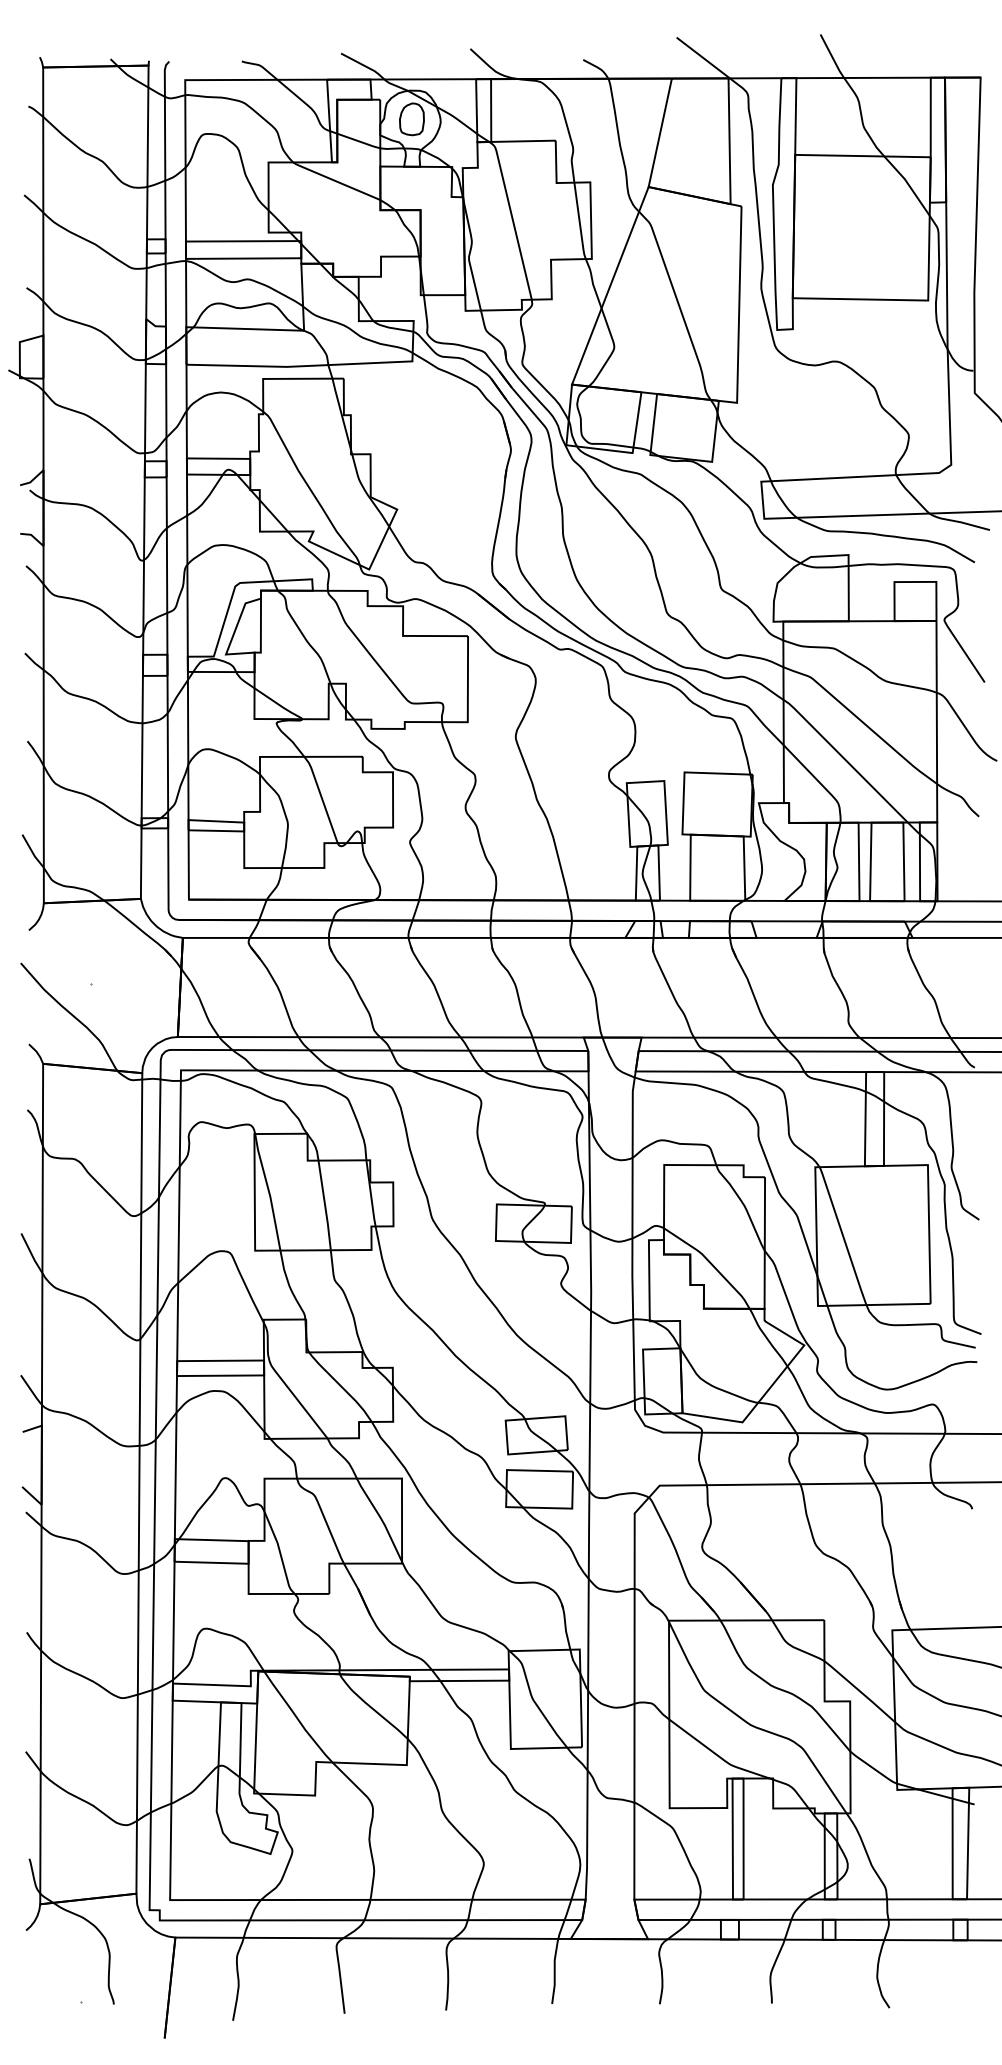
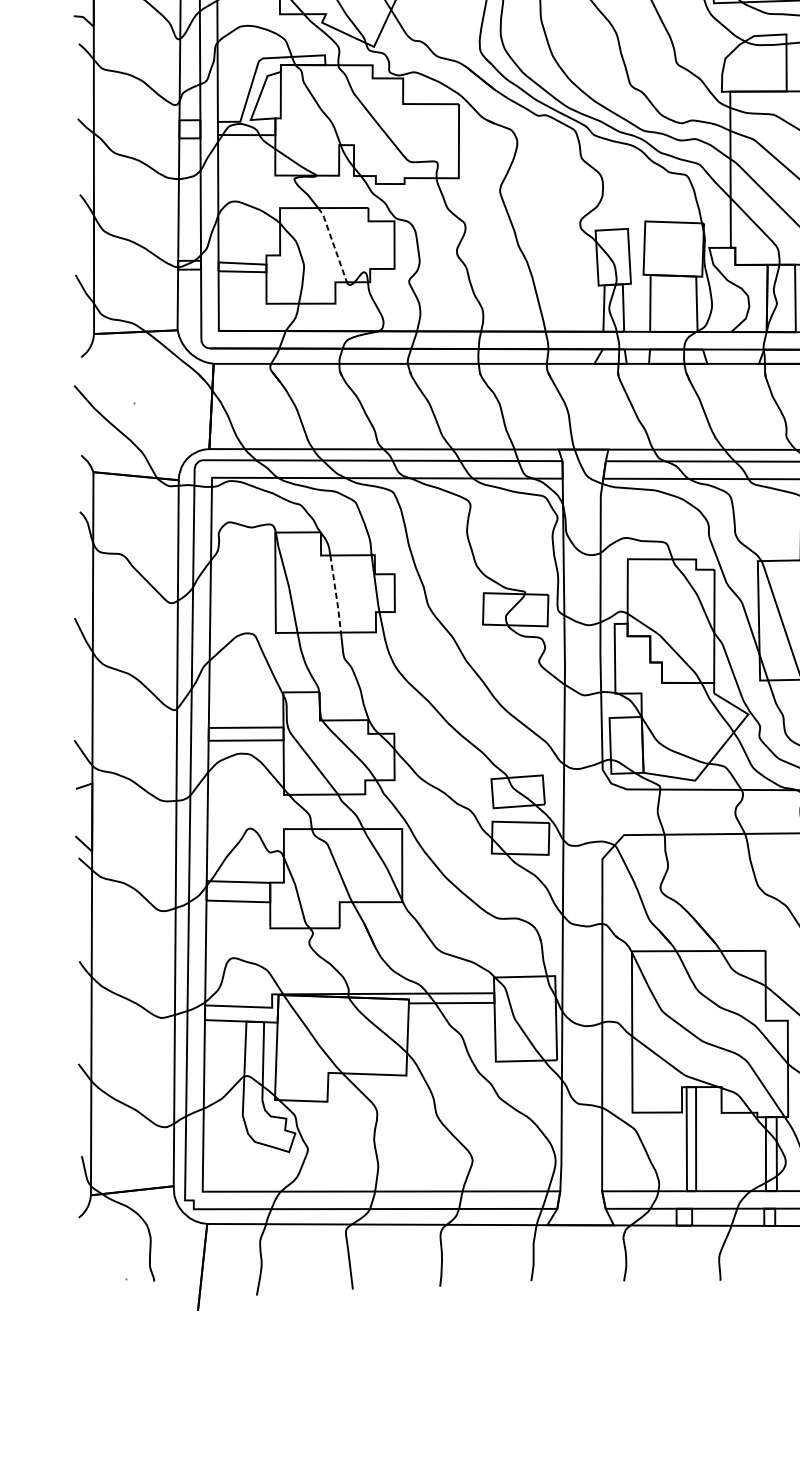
line: (321, 797) -> (332, 243), solid -> dashed
line: (325, 1205) -> (336, 594), solid -> dashed

